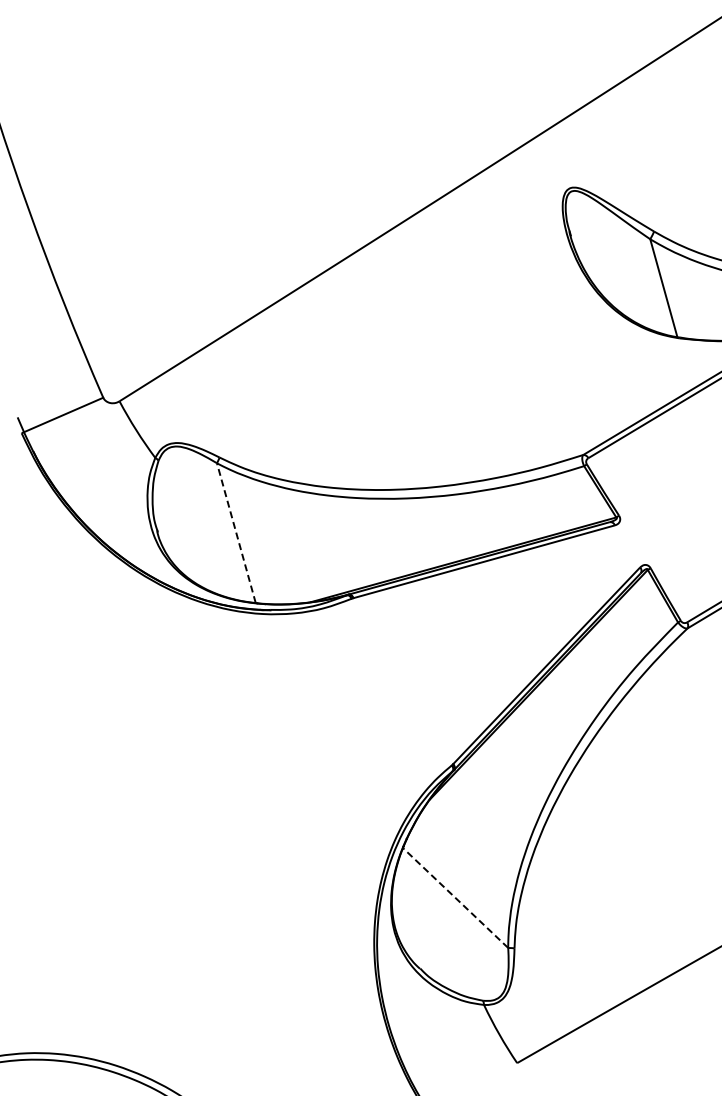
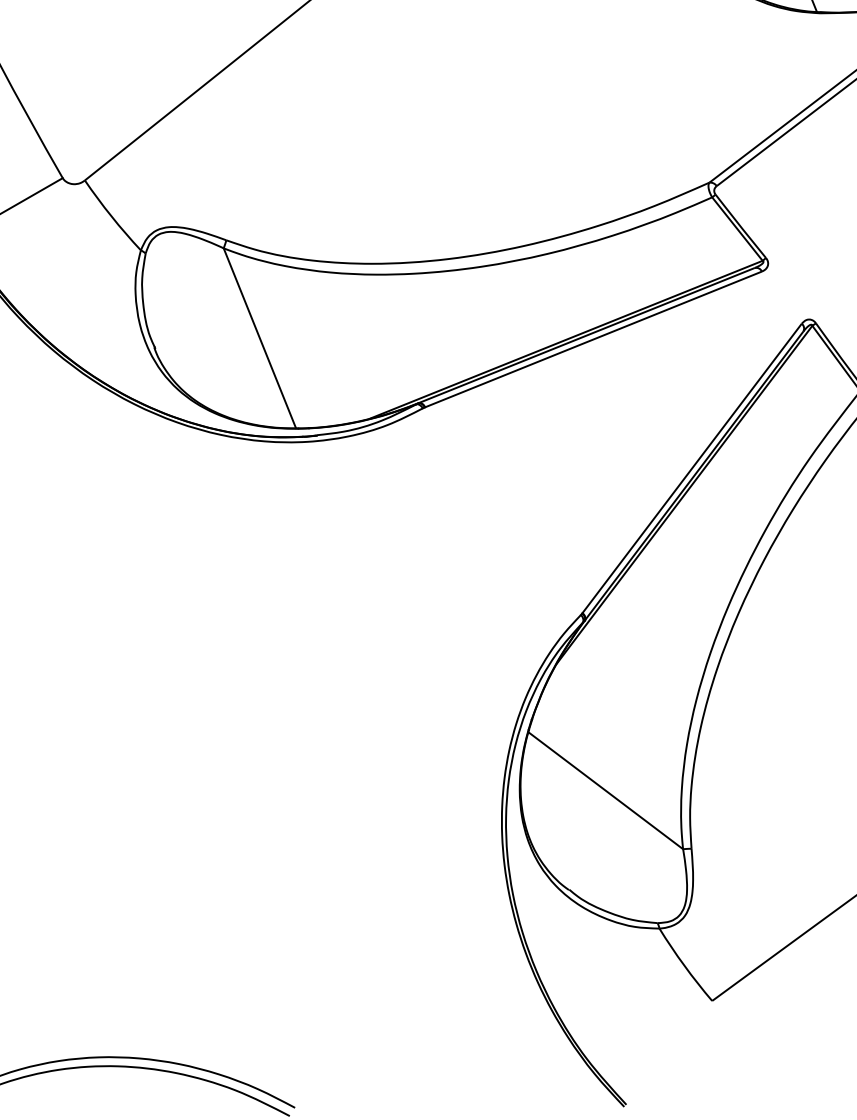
line: (236, 532) -> (259, 337), dashed -> solid
line: (455, 897) -> (605, 789), dashed -> solid

